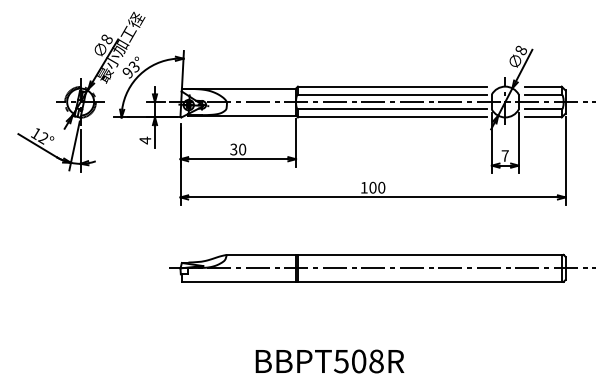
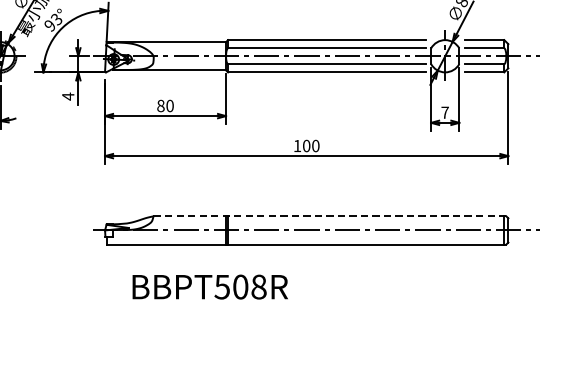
text: (233, 149) -> (160, 105), 30 -> 80
line: (395, 254) -> (330, 215), solid -> dashed
text: (329, 361) -> (209, 287), moved

